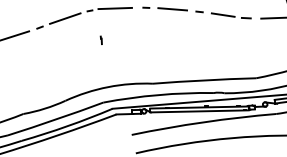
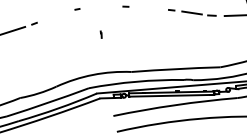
line: (114, 7) -> (98, 6), removed
line: (172, 8) -> (148, 7), removed
line: (65, 18) -> (56, 15), removed
part: (100, 40) -> (100, 34), moved

